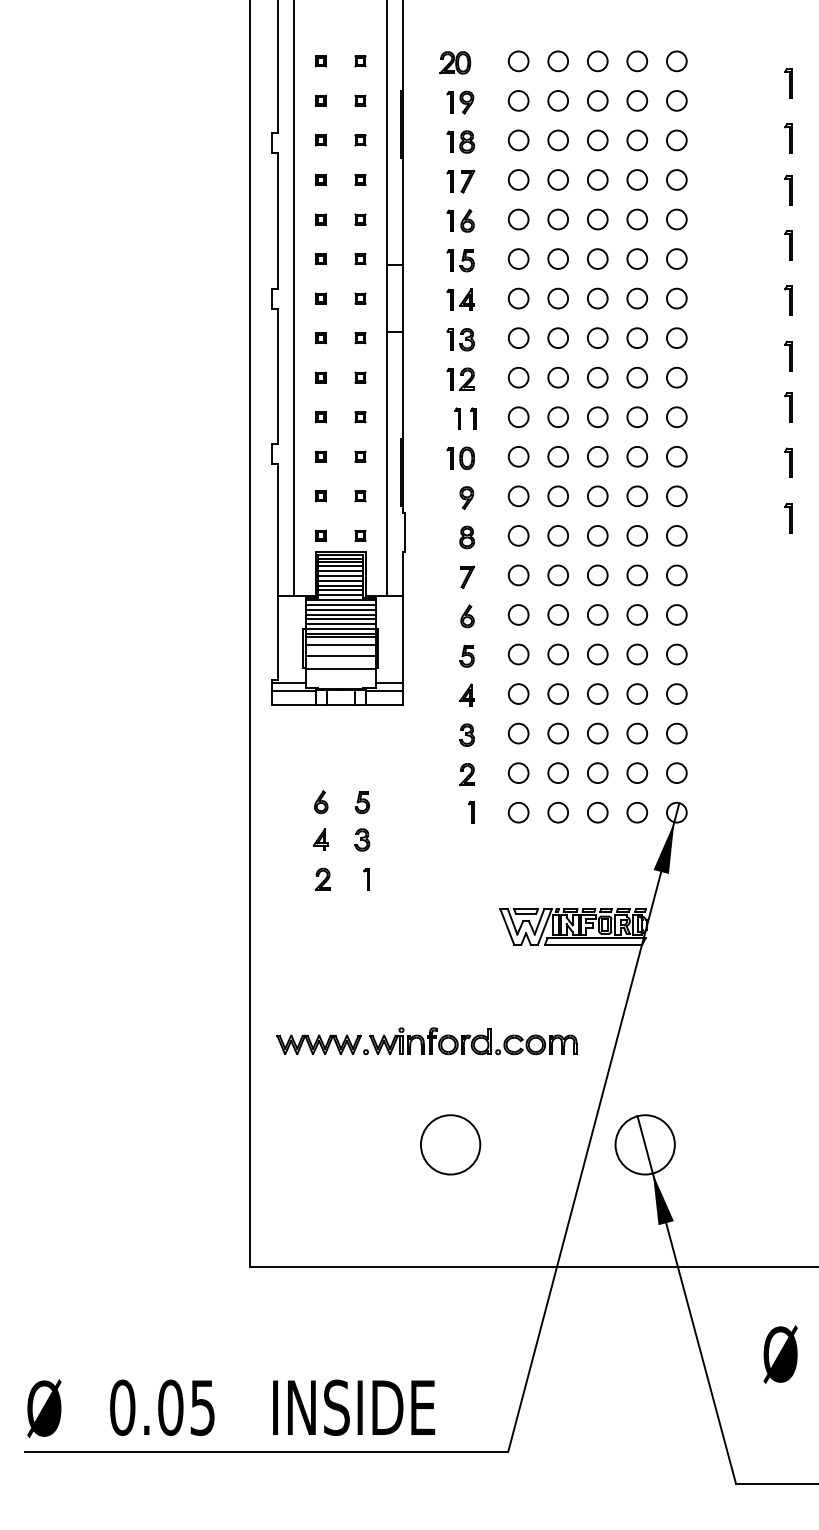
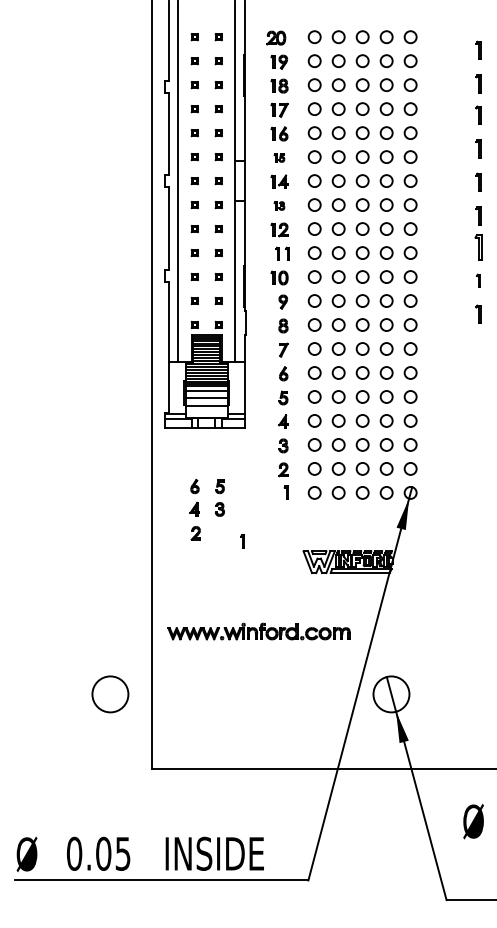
part: (460, 259) -> (279, 157), size x0.6
part: (460, 338) -> (279, 205), size x0.6
part: (788, 406) -> (478, 246), size x1.4
part: (788, 462) -> (478, 280), size x0.7
part: (366, 879) -> (242, 541), moved
circle: (450, 1145) -> (110, 694), moved

